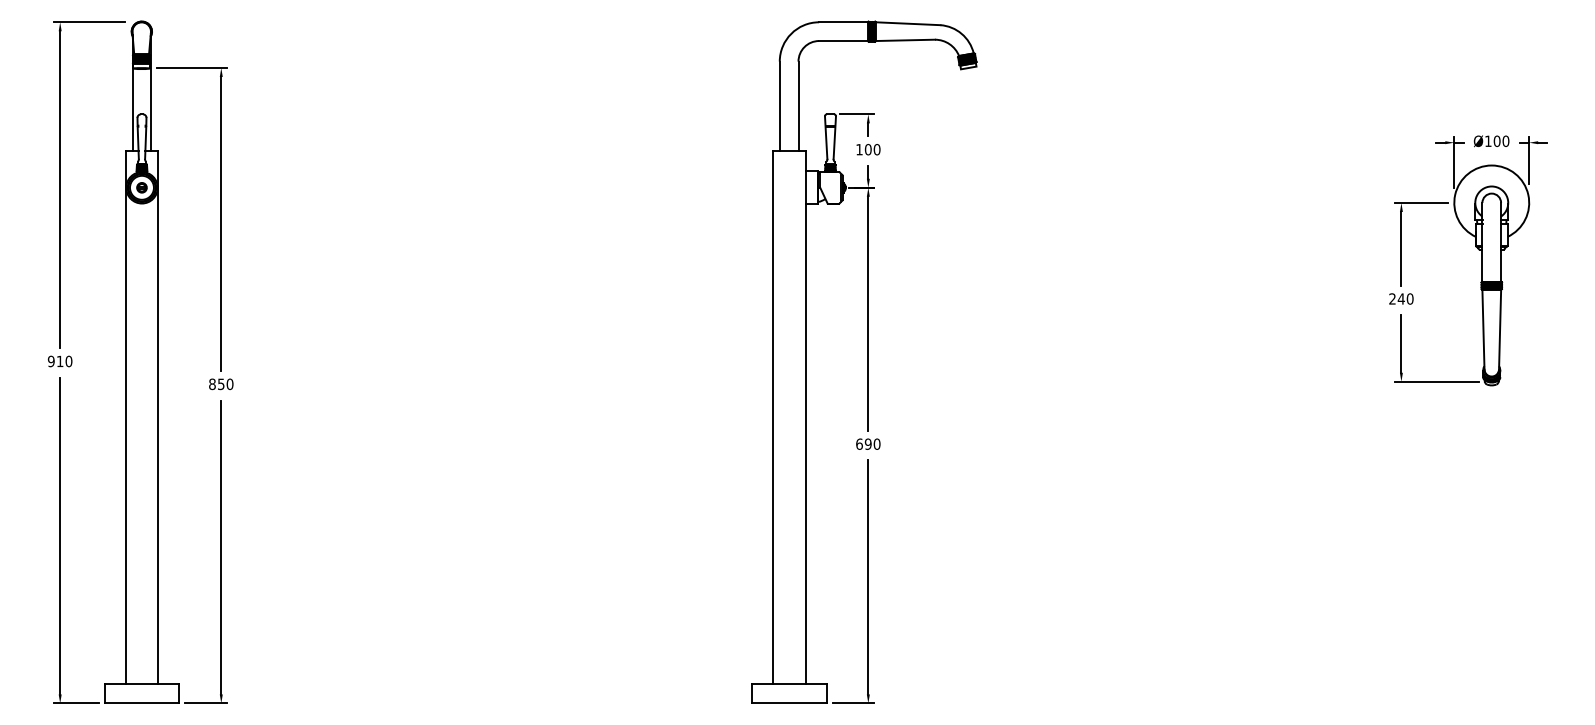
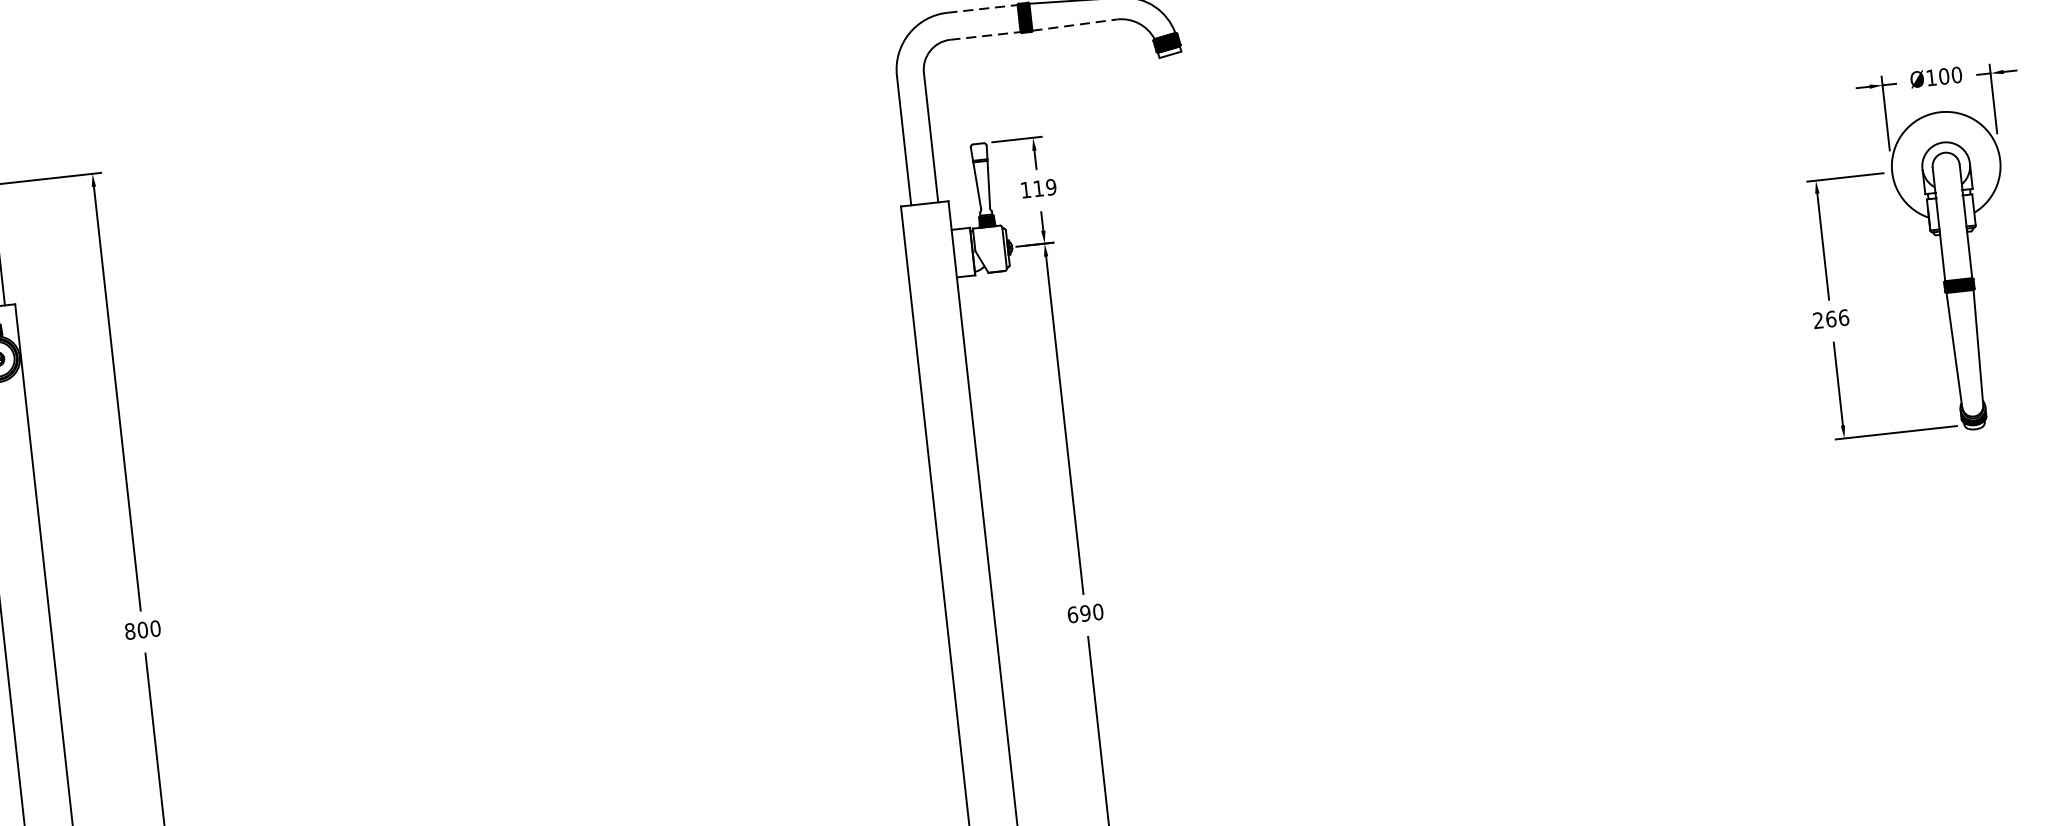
line: (843, 22) -> (982, 9), solid -> dashed
line: (905, 40) -> (1074, 25), solid -> dashed
line: (843, 41) -> (985, 36), solid -> dashed
text: (872, 149) -> (1044, 187), 100 -> 119
text: (1405, 298) -> (1837, 317), 240 -> 266
text: (220, 384) -> (141, 630), 850 -> 800

